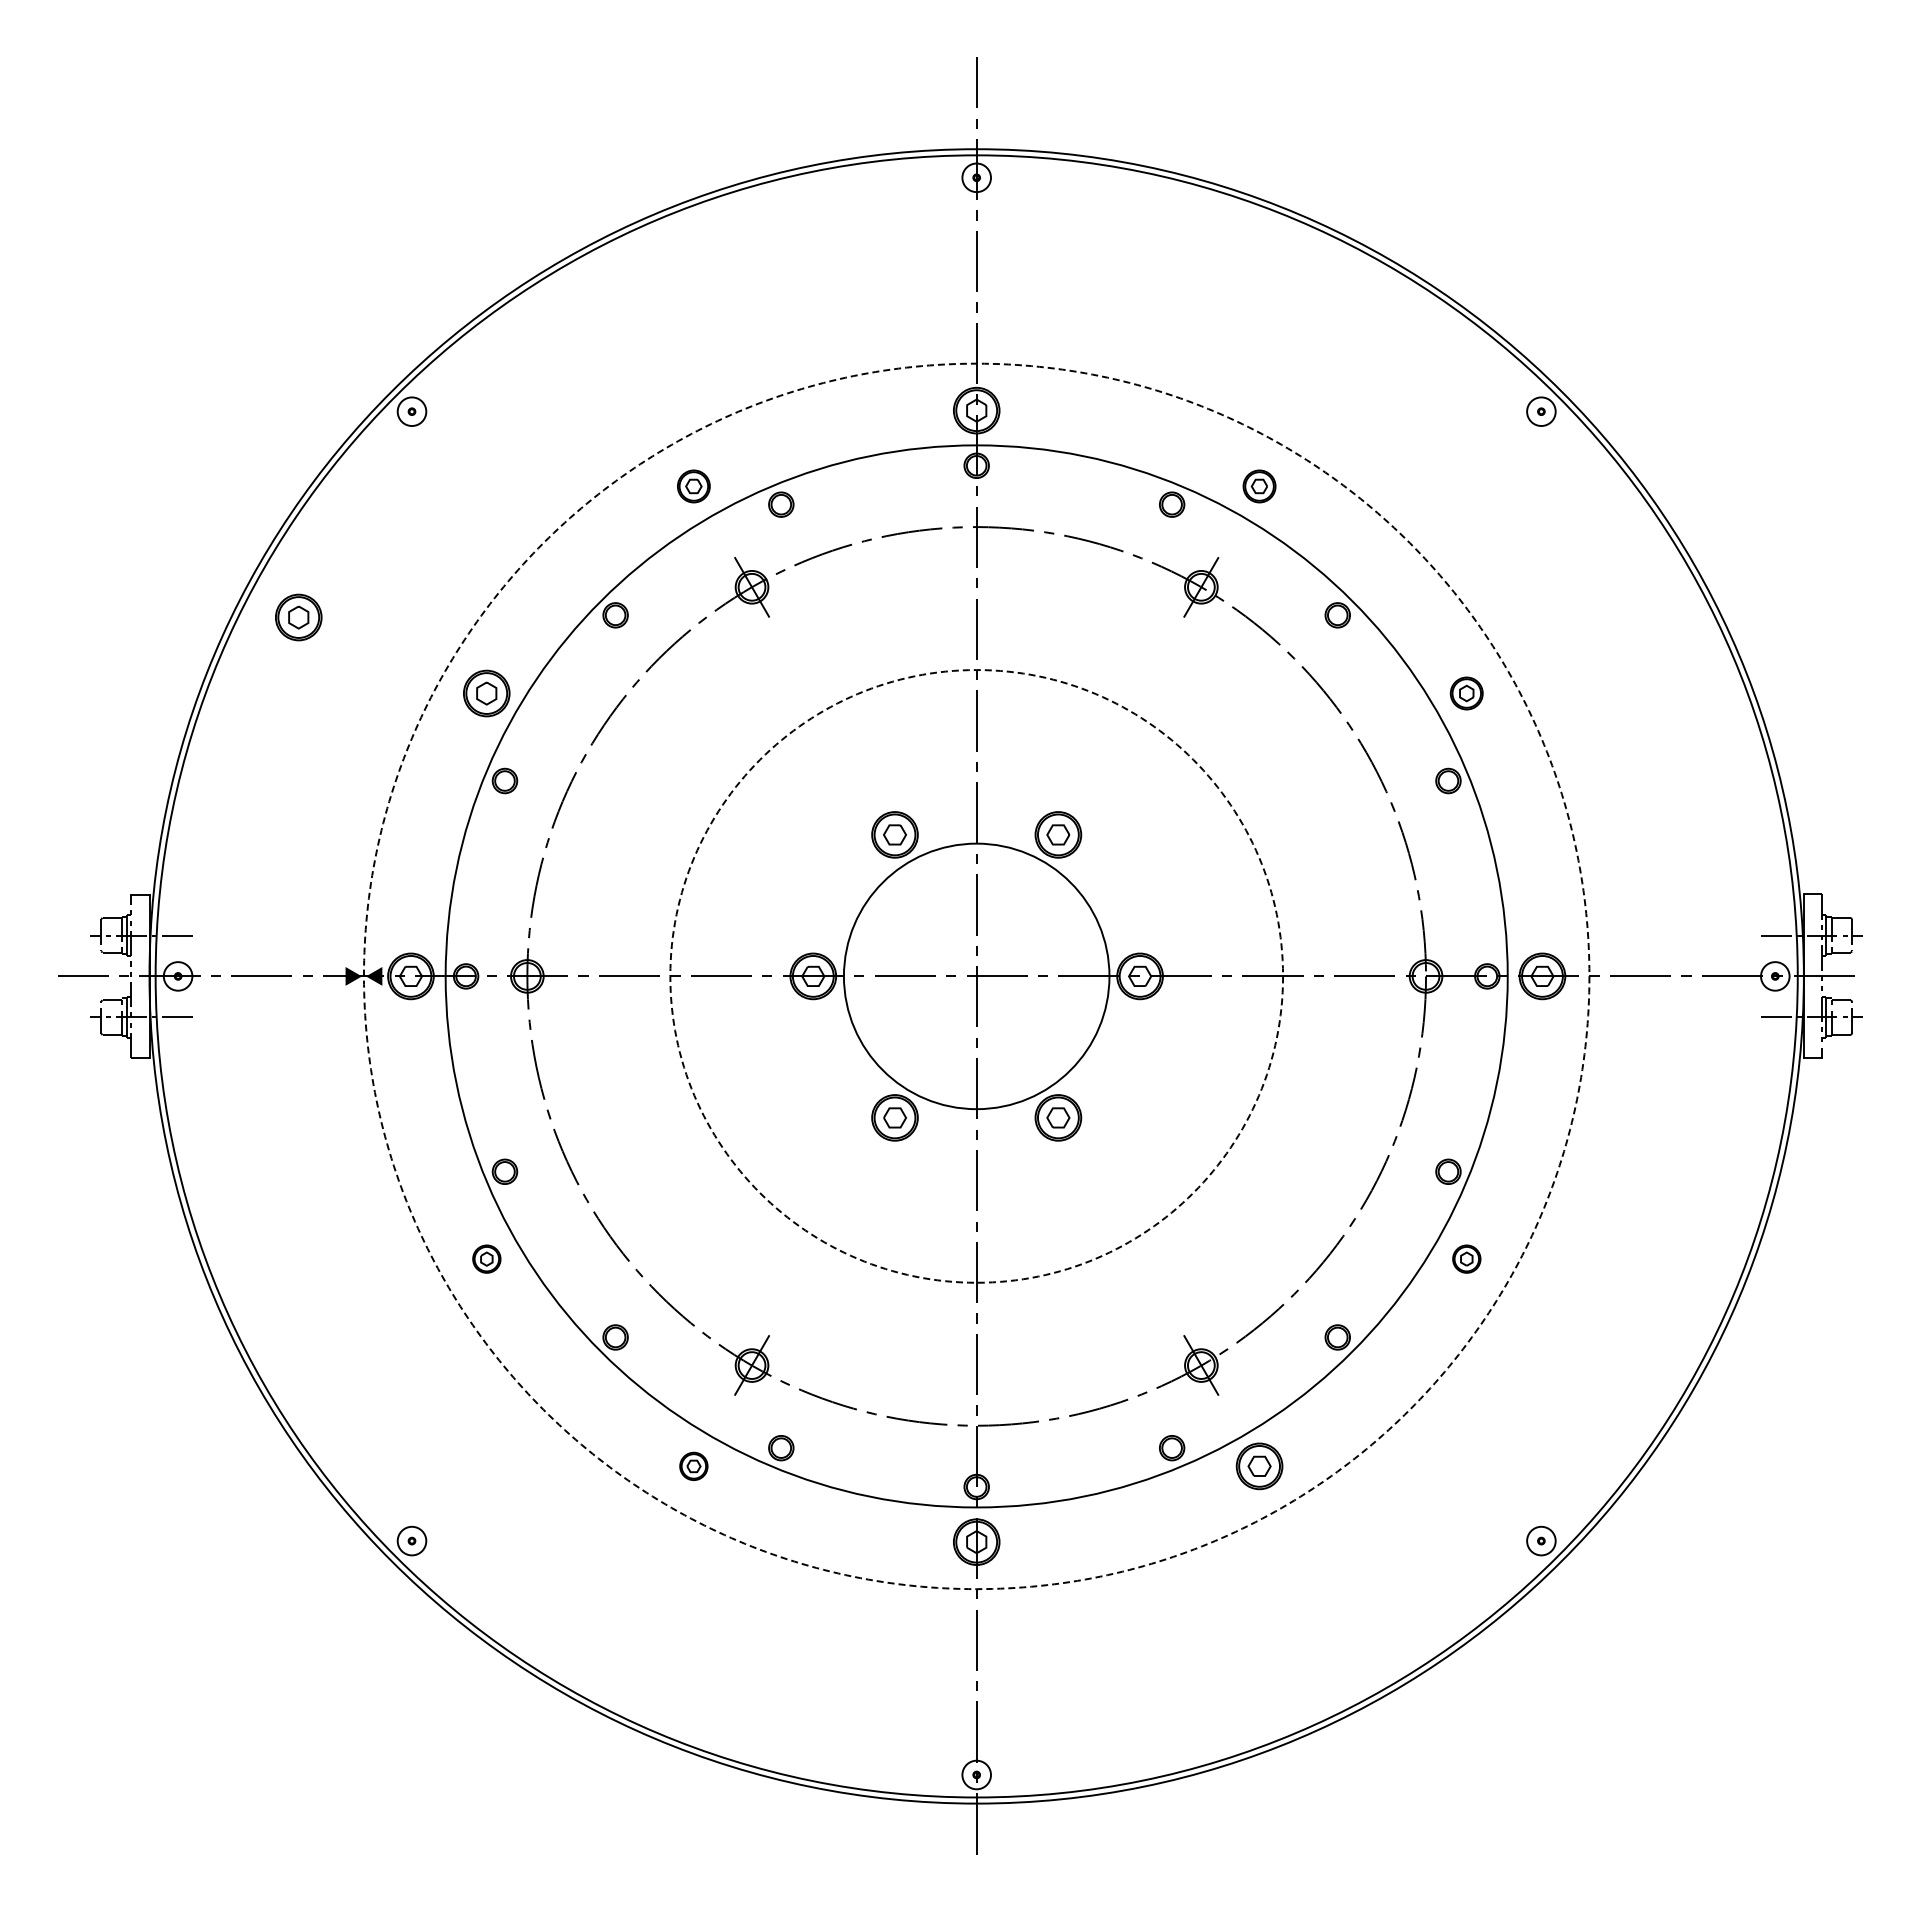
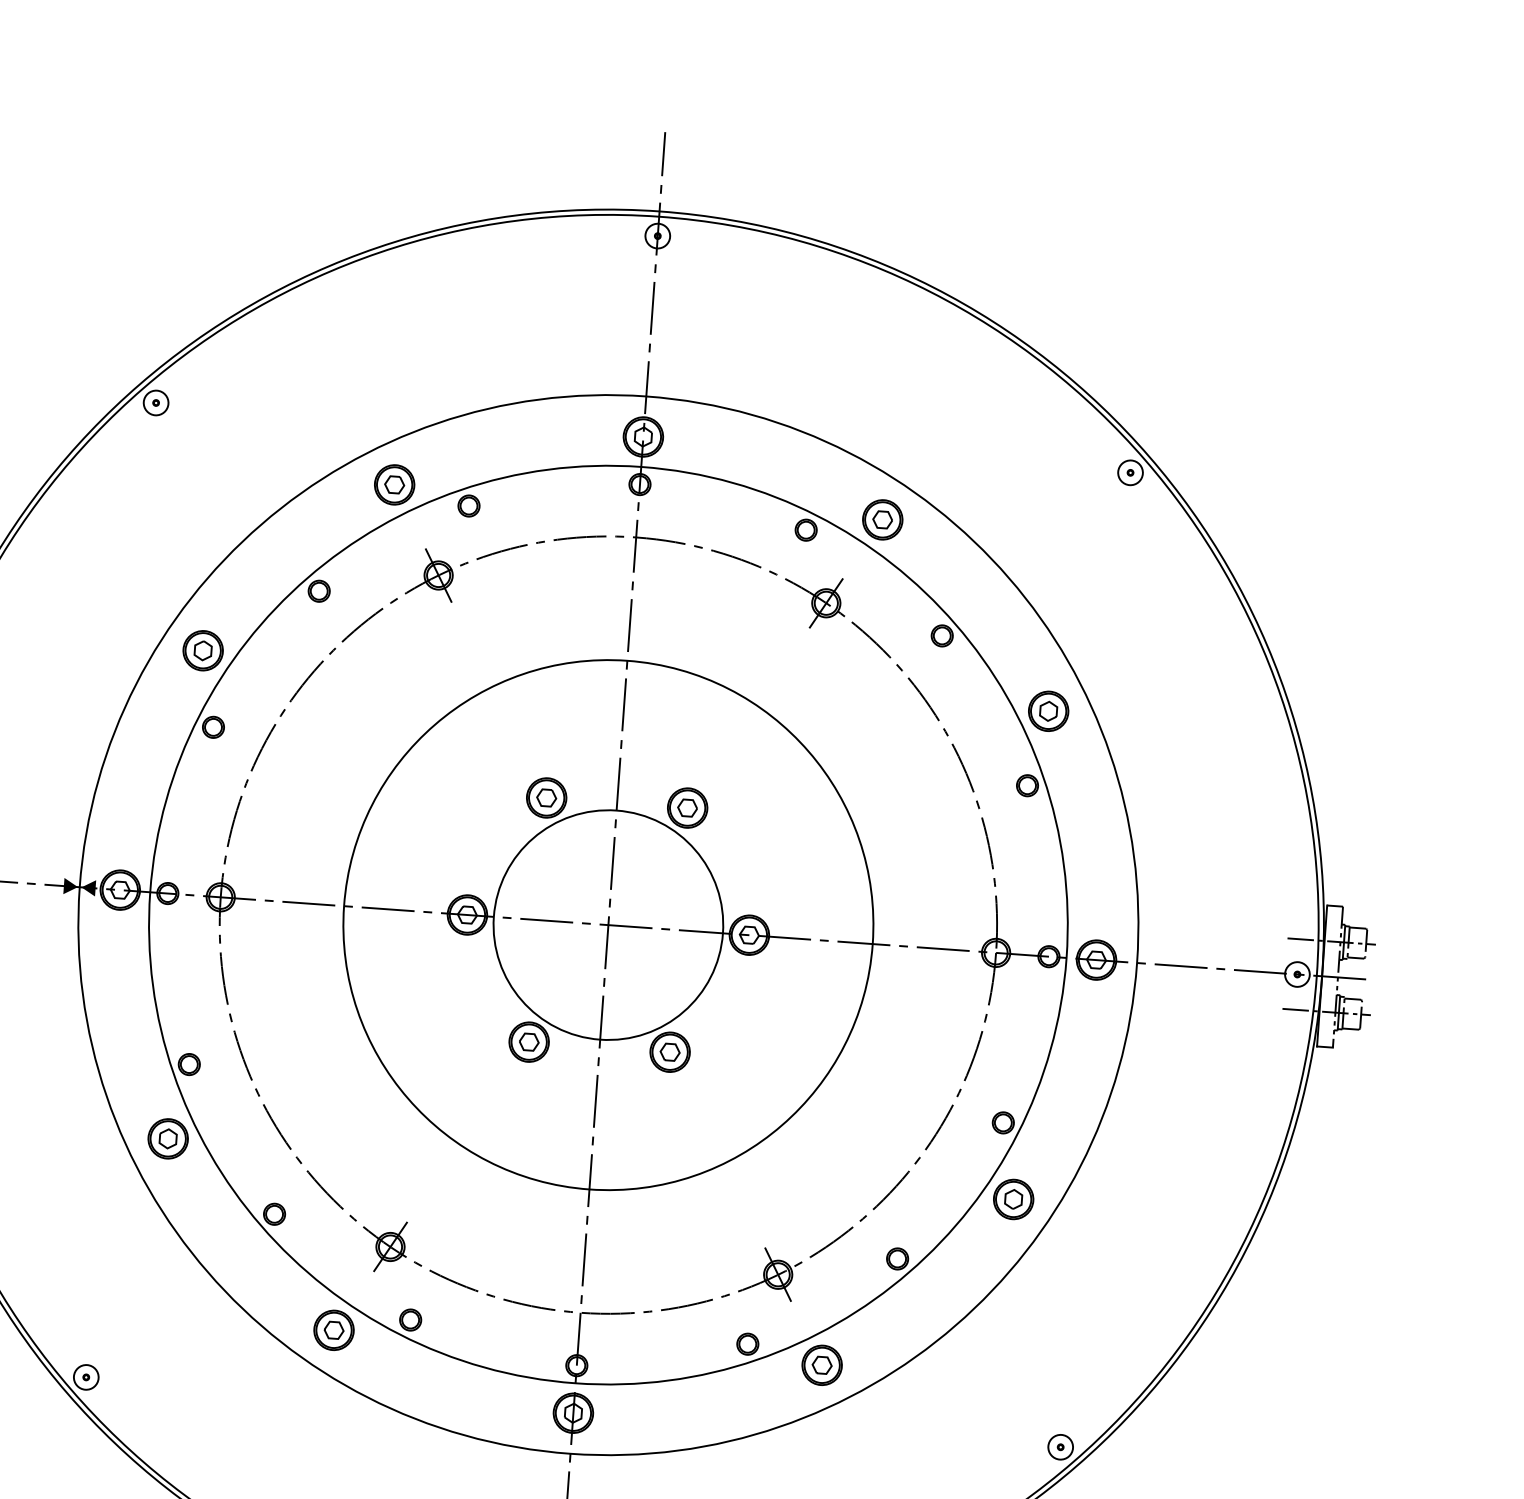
part: (693, 486) -> (394, 484), size x1.43
part: (1259, 486) -> (882, 519), size x1.43
part: (298, 617) -> (45, 573), removed
part: (1466, 693) -> (1048, 711), size x1.43
circle: (976, 976) -> (608, 925), dashed -> solid
circle: (976, 976) -> (608, 925), dashed -> solid
part: (486, 1258) -> (168, 1138), size x1.67
part: (1466, 1258) -> (1013, 1198), size x1.67
part: (693, 1466) -> (333, 1330), size x1.67

